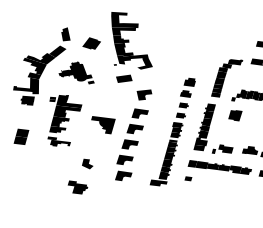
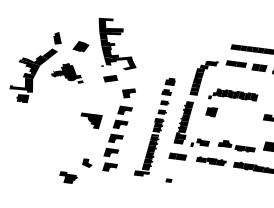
part: (64, 120) -> (56, 116), removed
part: (21, 136) -> (17, 131), removed
part: (87, 163) -> (87, 162), moved
fill: (213, 166) -> (191, 158), removed
part: (187, 178) -> (168, 180), moved

